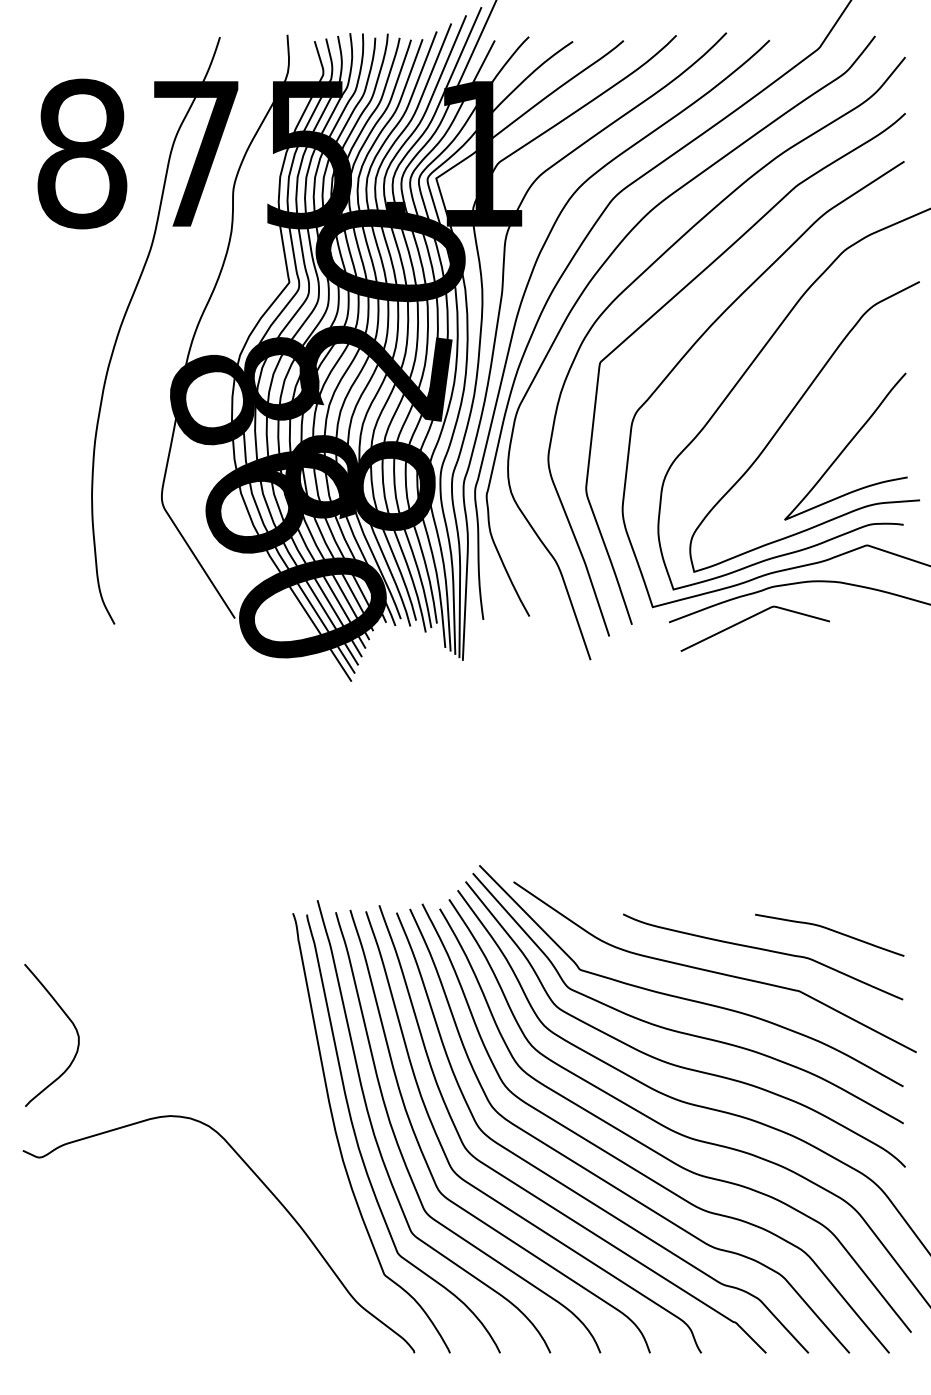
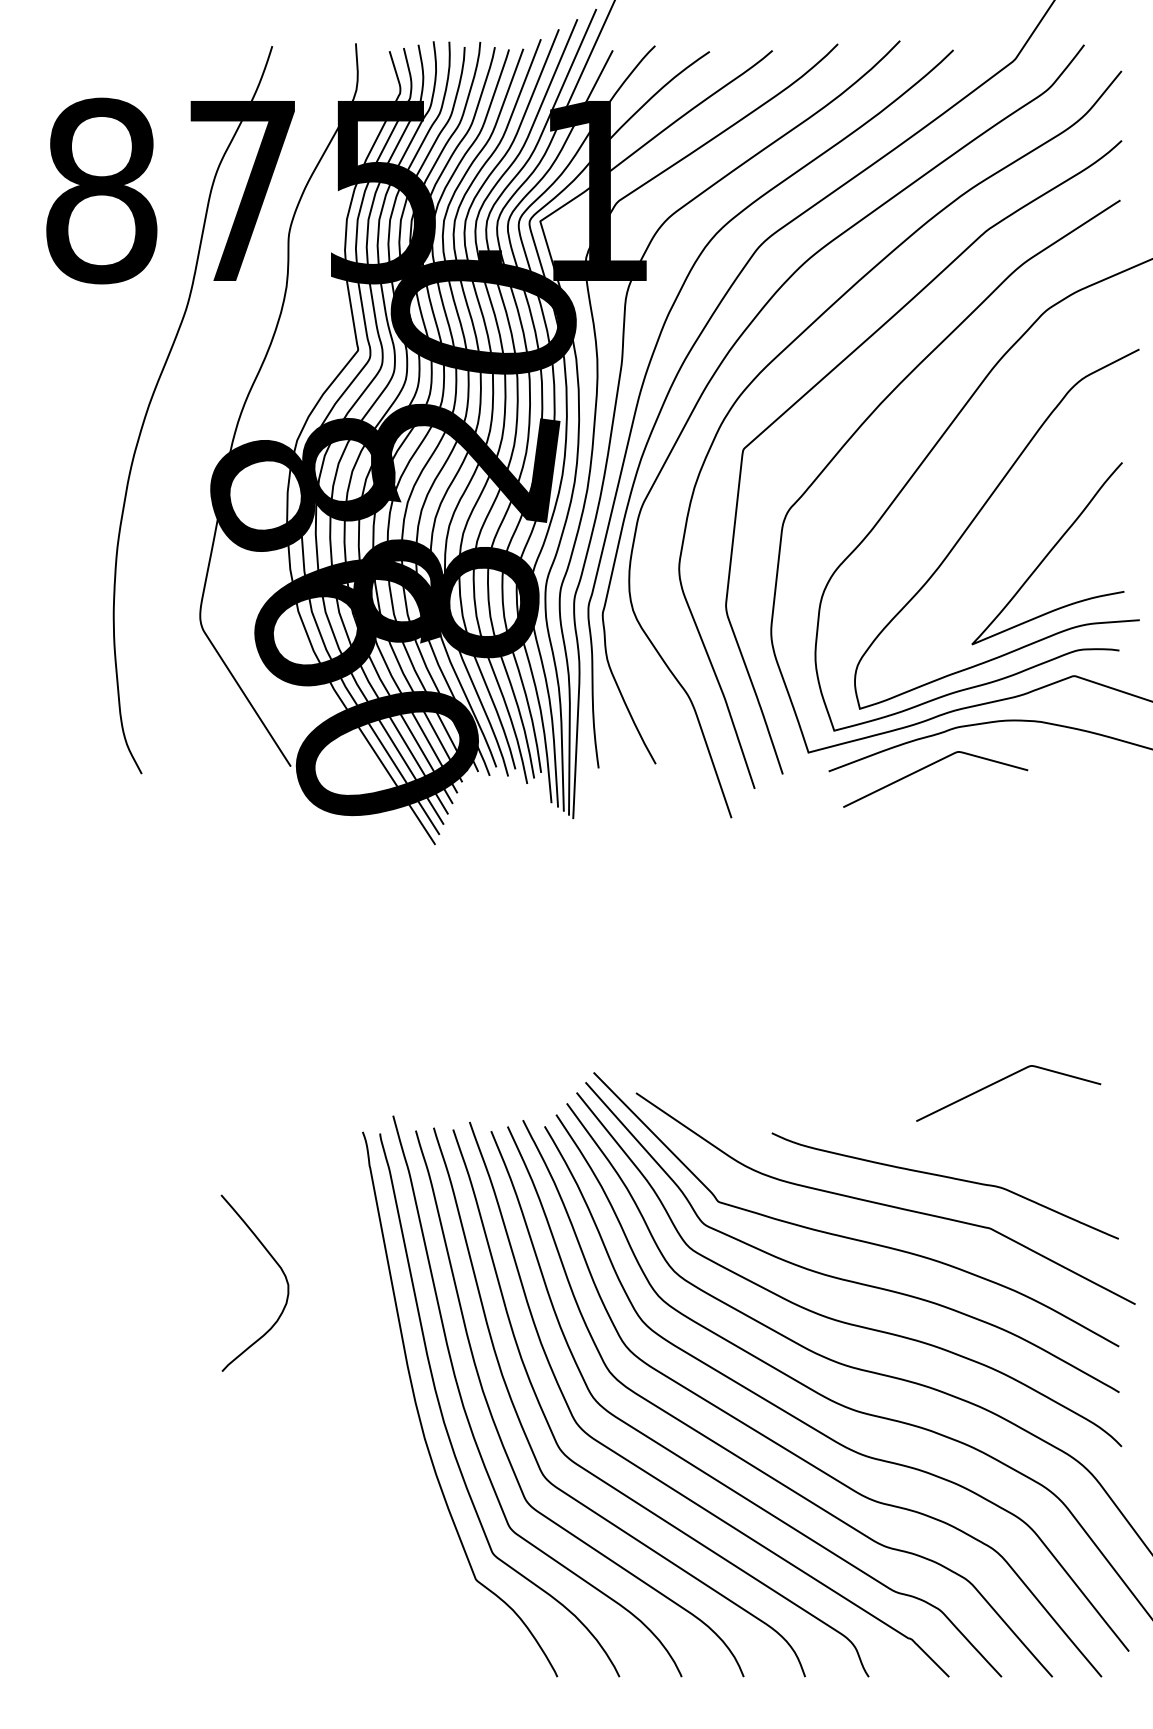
curve: (809, 871) -> (1002, 1080), added
curve: (830, 930) -> (1028, 1153), removed
curve: (70, 1021) -> (277, 1265), moved
curve: (267, 1189) -> (331, 1474), removed

